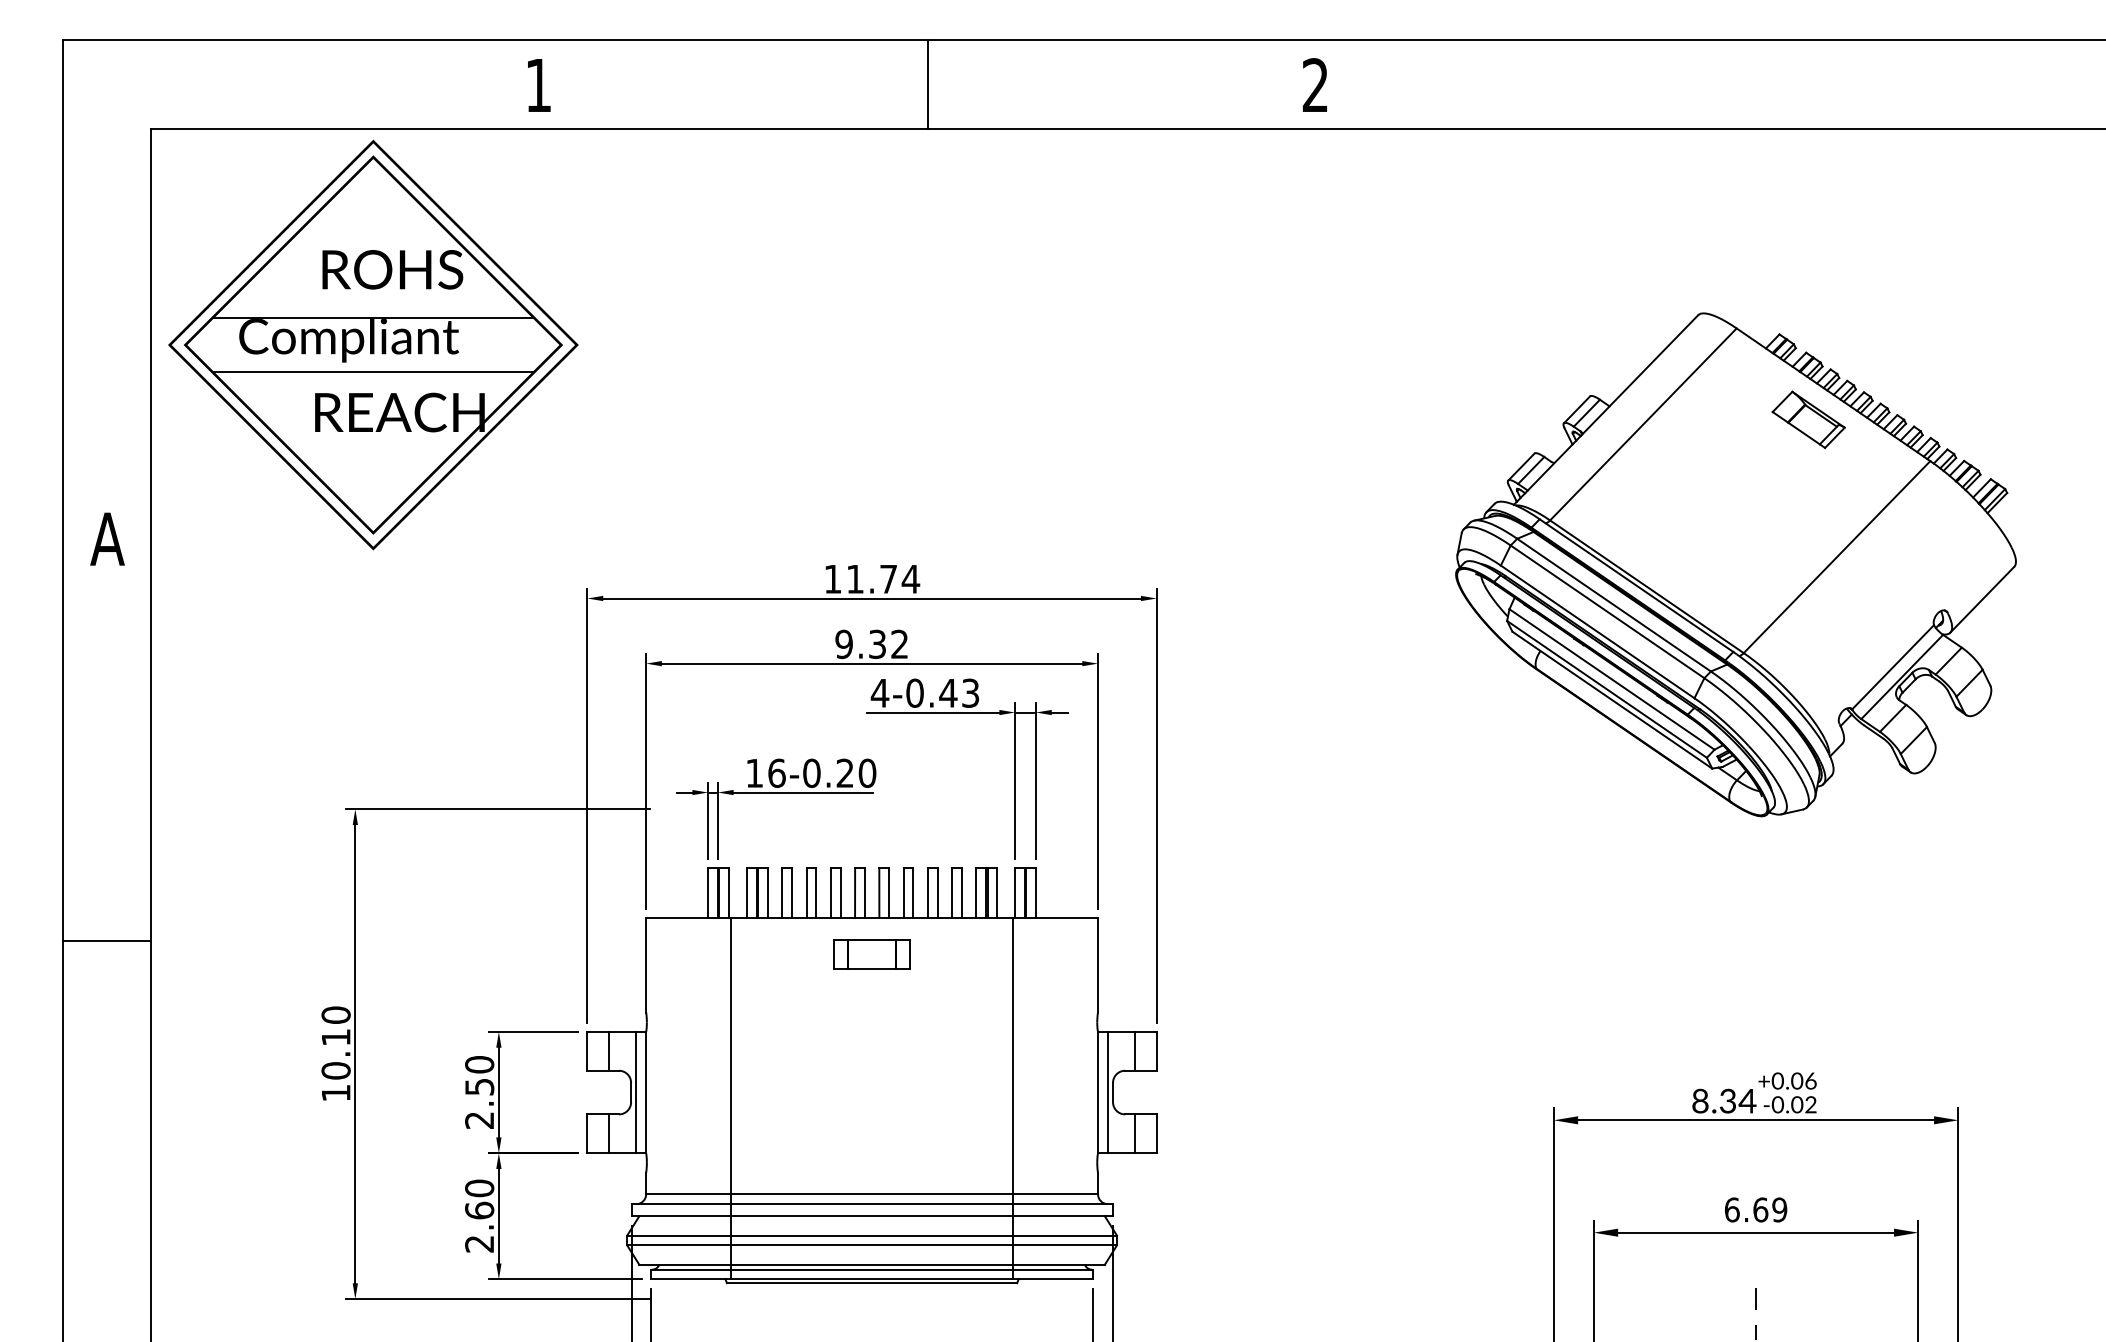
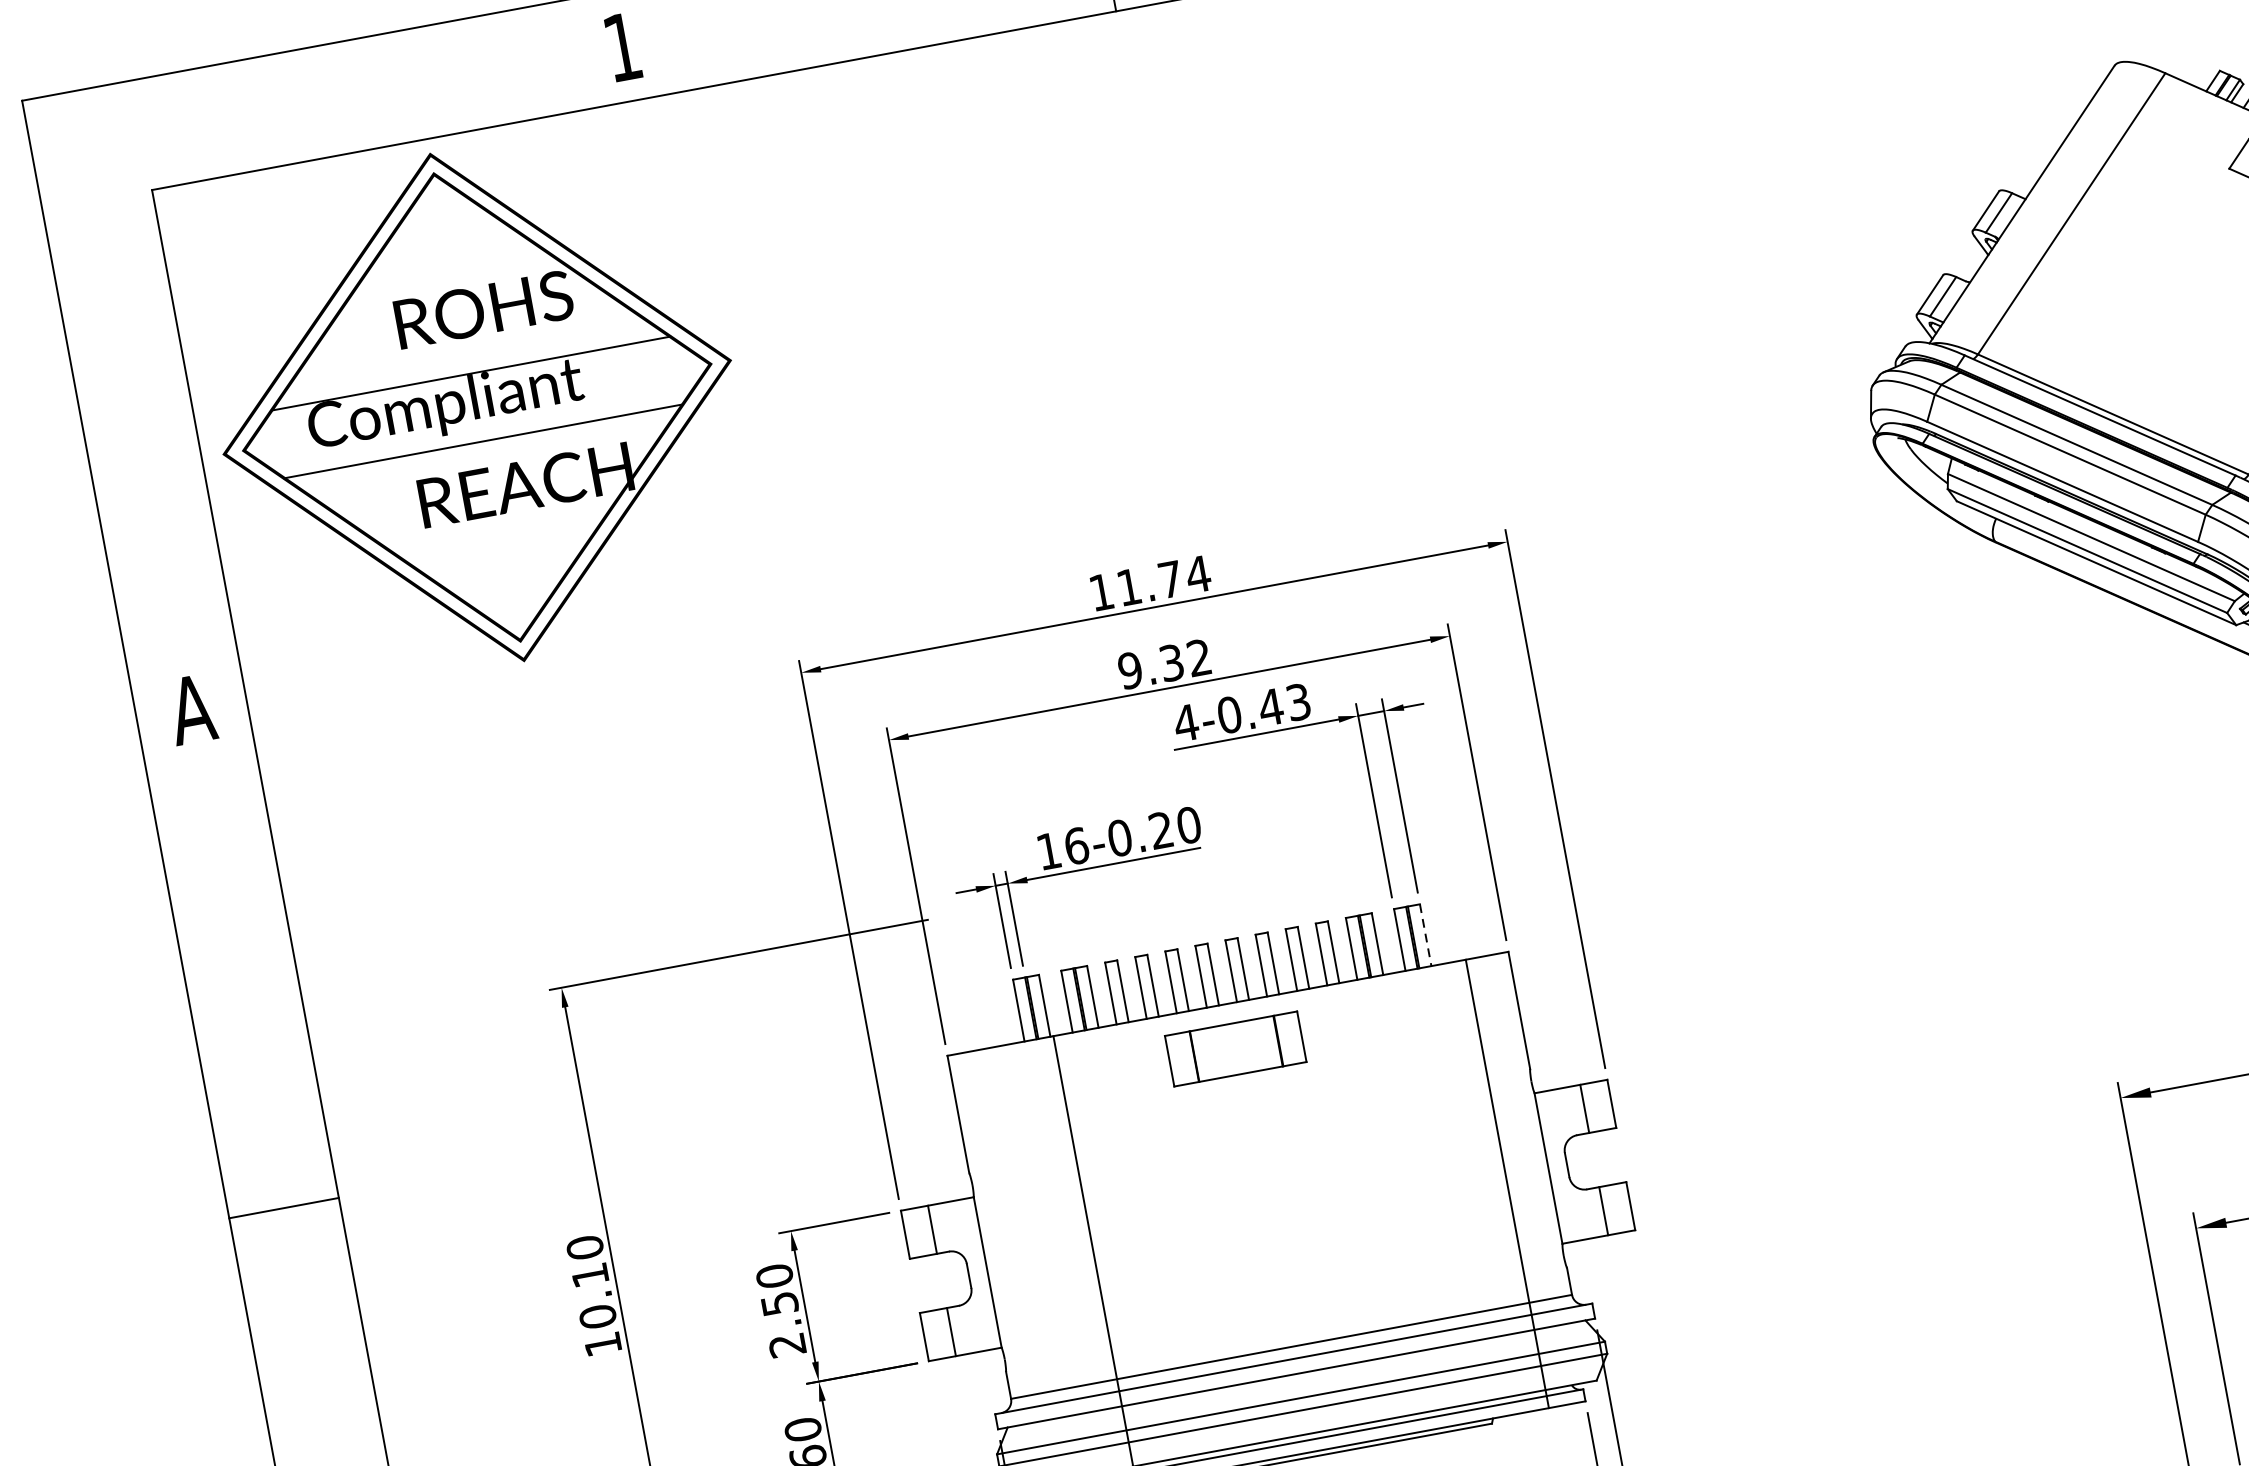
line: (1036, 893) -> (1426, 935), solid -> dashed
part: (871, 954) -> (1235, 1049), size x1.4
line: (636, 1092) -> (975, 1274), removed
line: (1107, 1092) -> (1560, 1166), removed
line: (1012, 1098) -> (1507, 1183), moved

